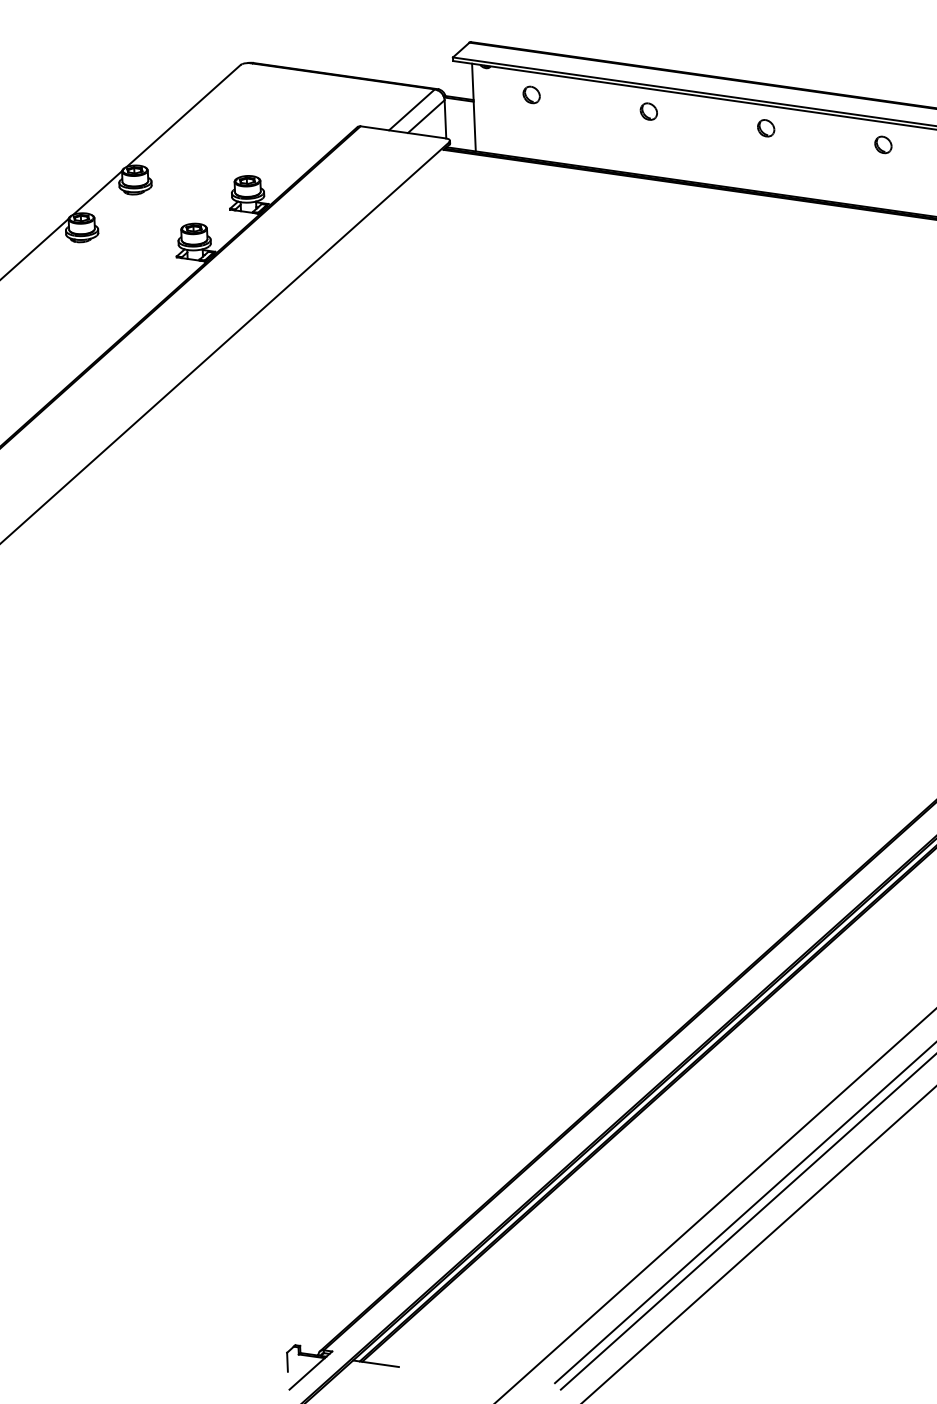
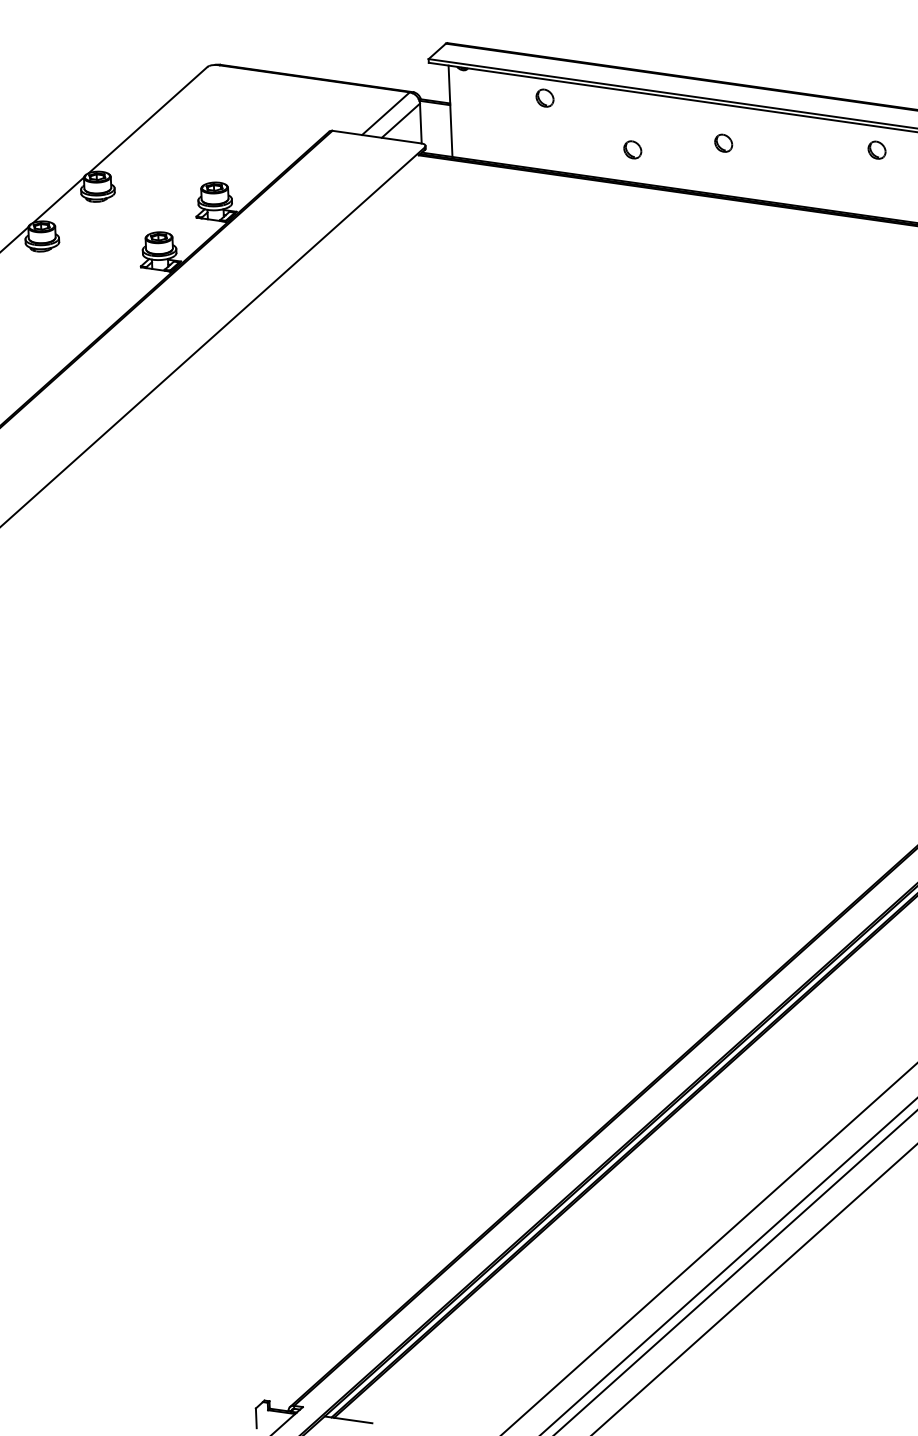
part: (531, 94) -> (544, 97), moved
part: (648, 111) -> (632, 149), moved
part: (766, 128) -> (724, 143), moved

